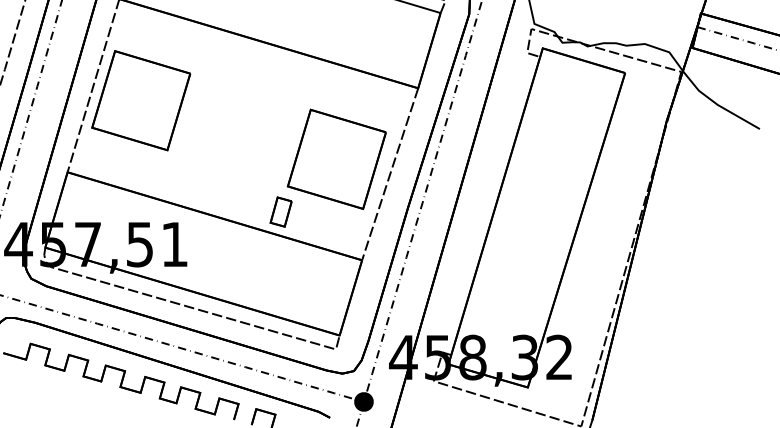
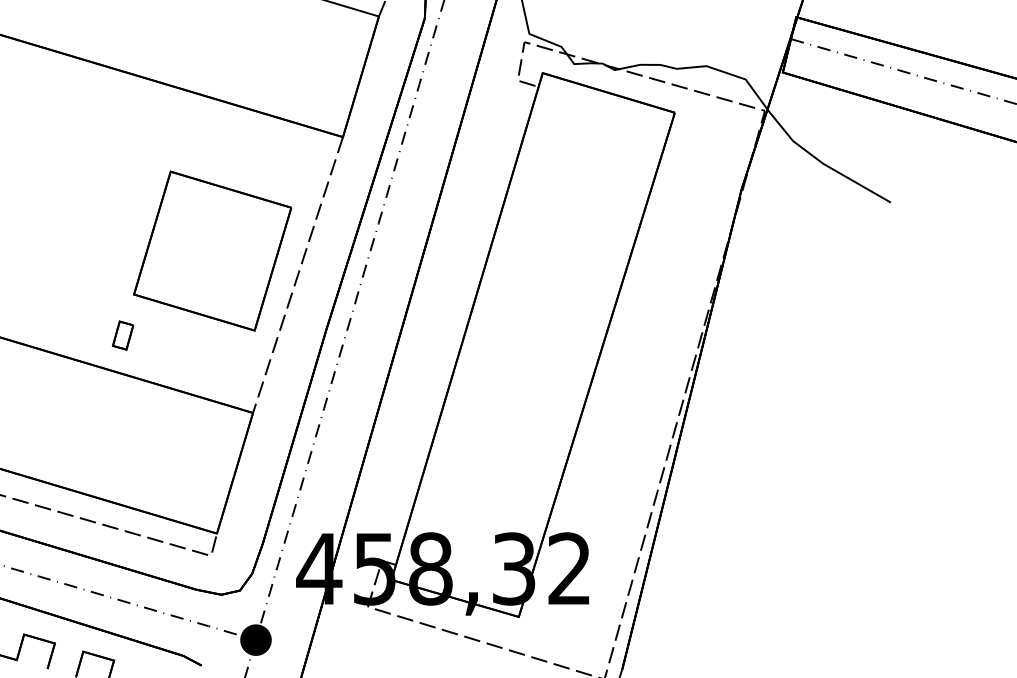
part: (280, 211) -> (122, 334), size x0.6

